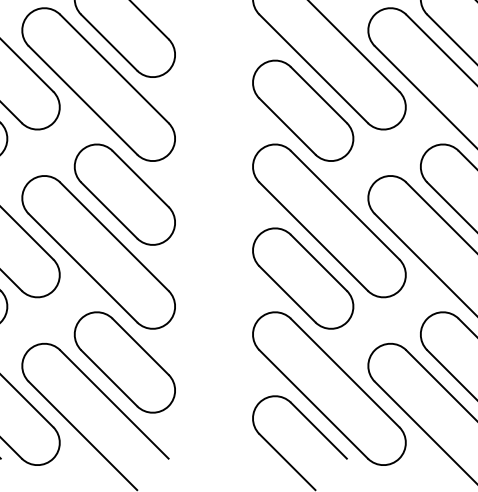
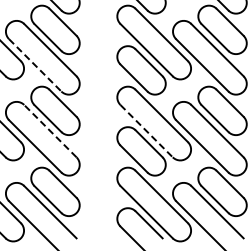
line: (83, 100) -> (35, 65), solid -> dashed
line: (114, 237) -> (50, 131), solid -> dashed
line: (313, 237) -> (146, 131), solid -> dashed

